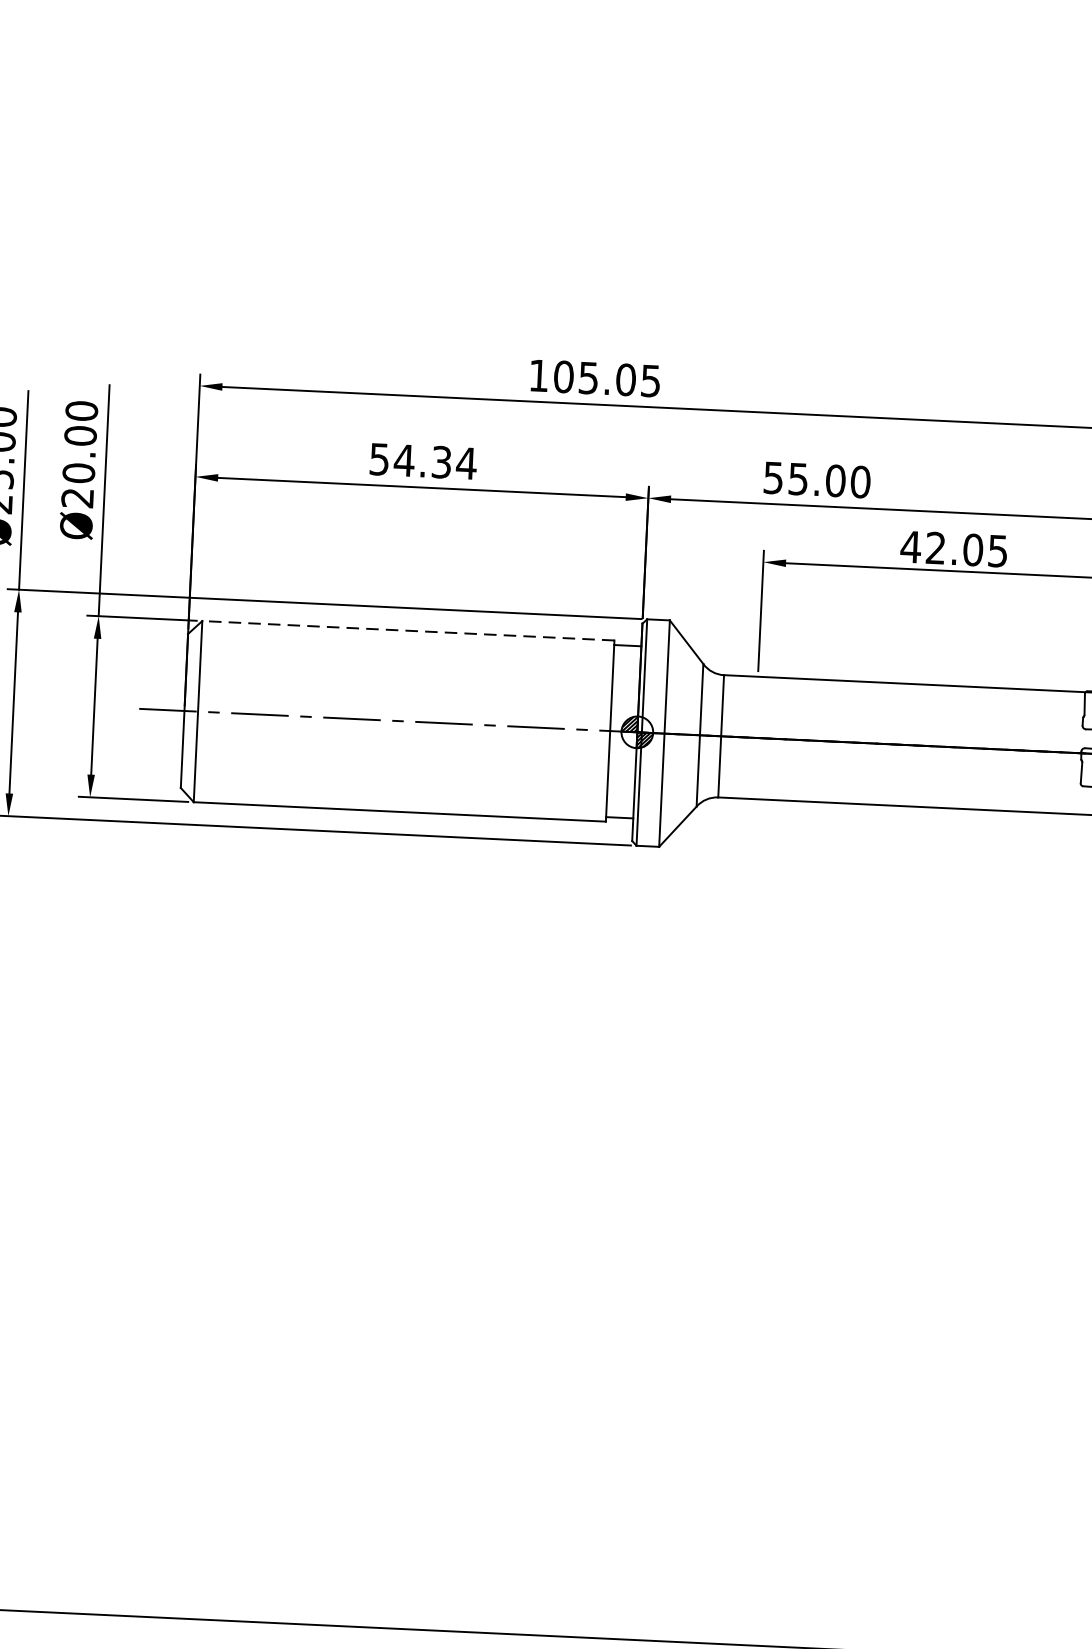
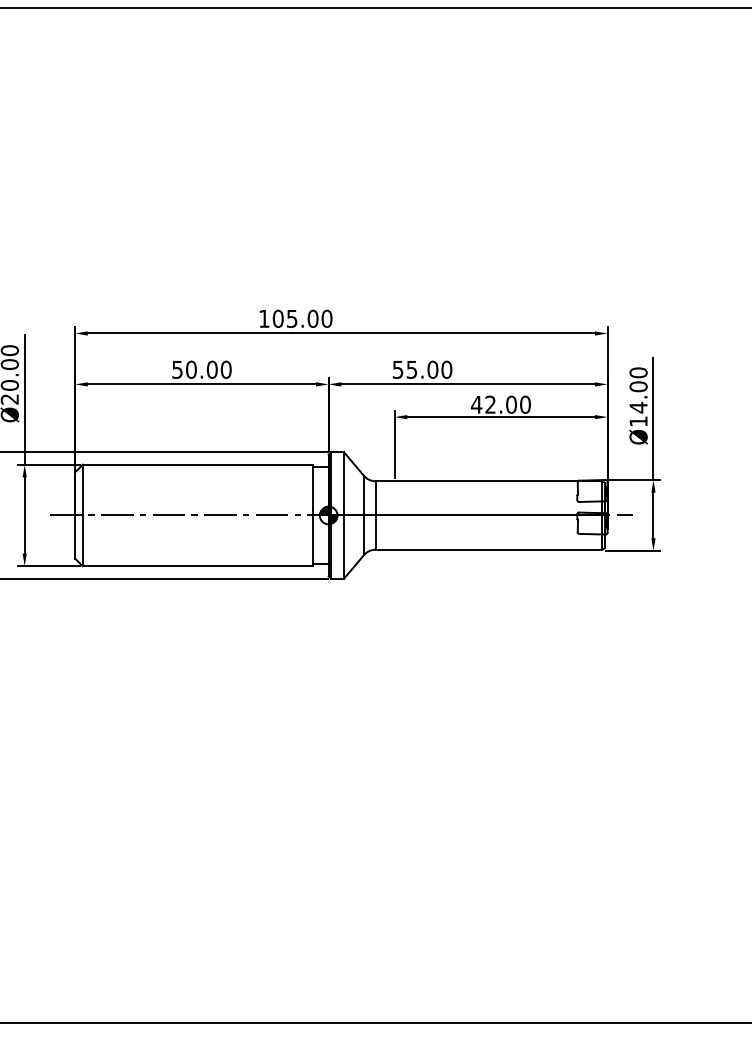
text: (650, 380) -> (326, 318), 105.05 -> 105.00
text: (434, 461) -> (208, 369), 54.34 -> 50.00
text: (998, 550) -> (525, 404), 42.05 -> 42.00
line: (407, 630) -> (197, 464), dashed -> solid

